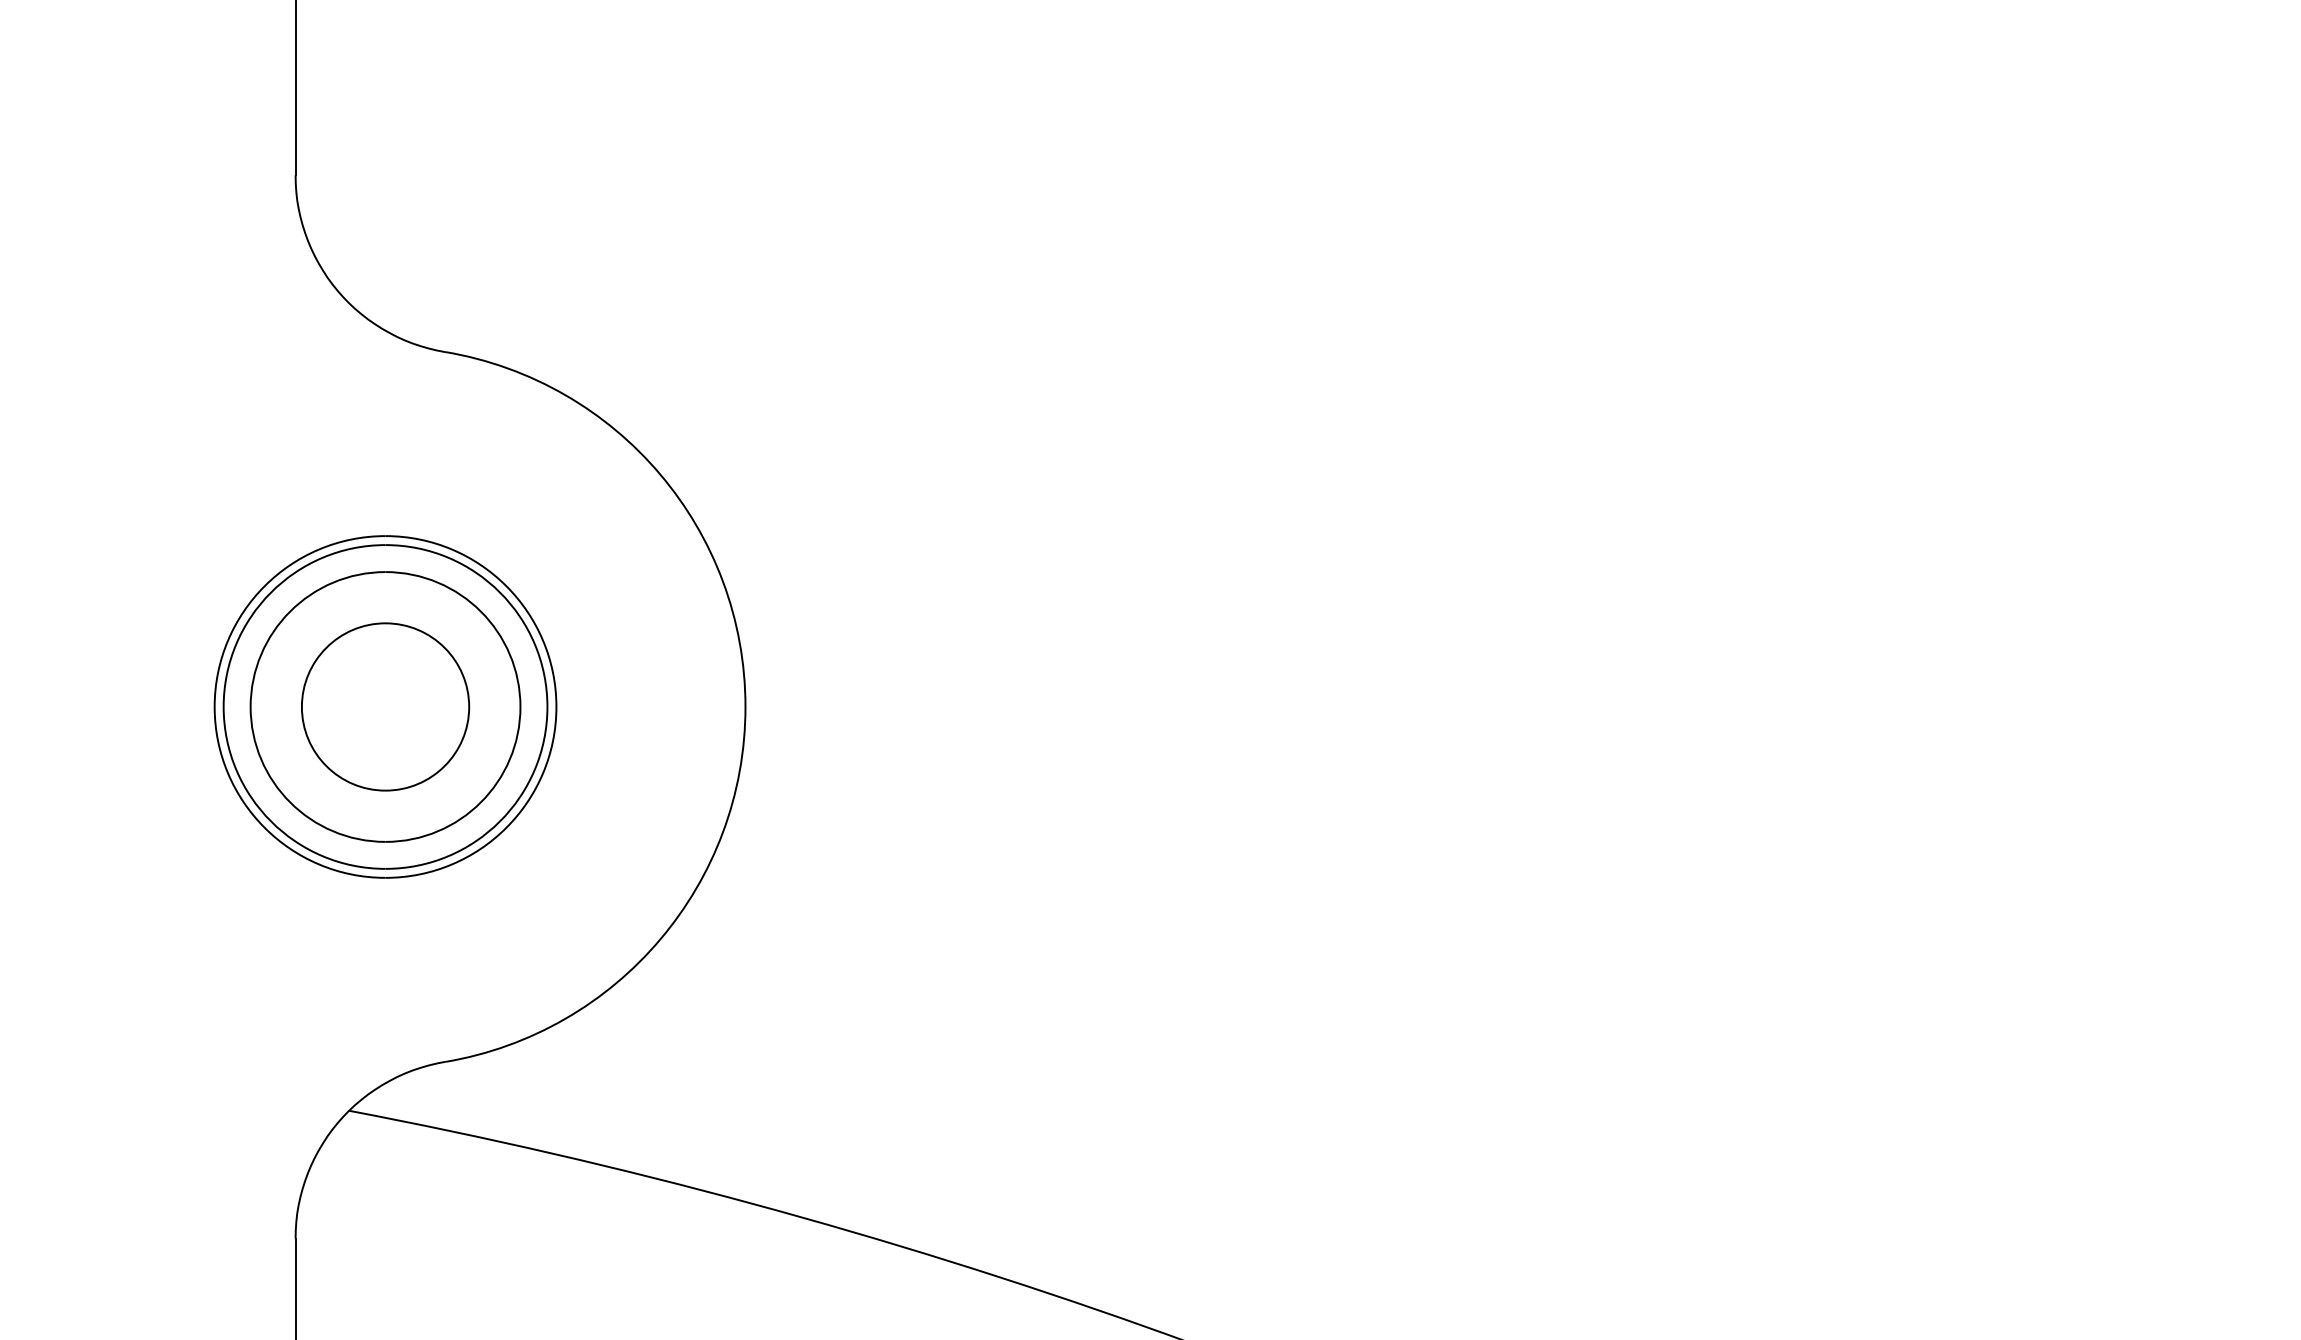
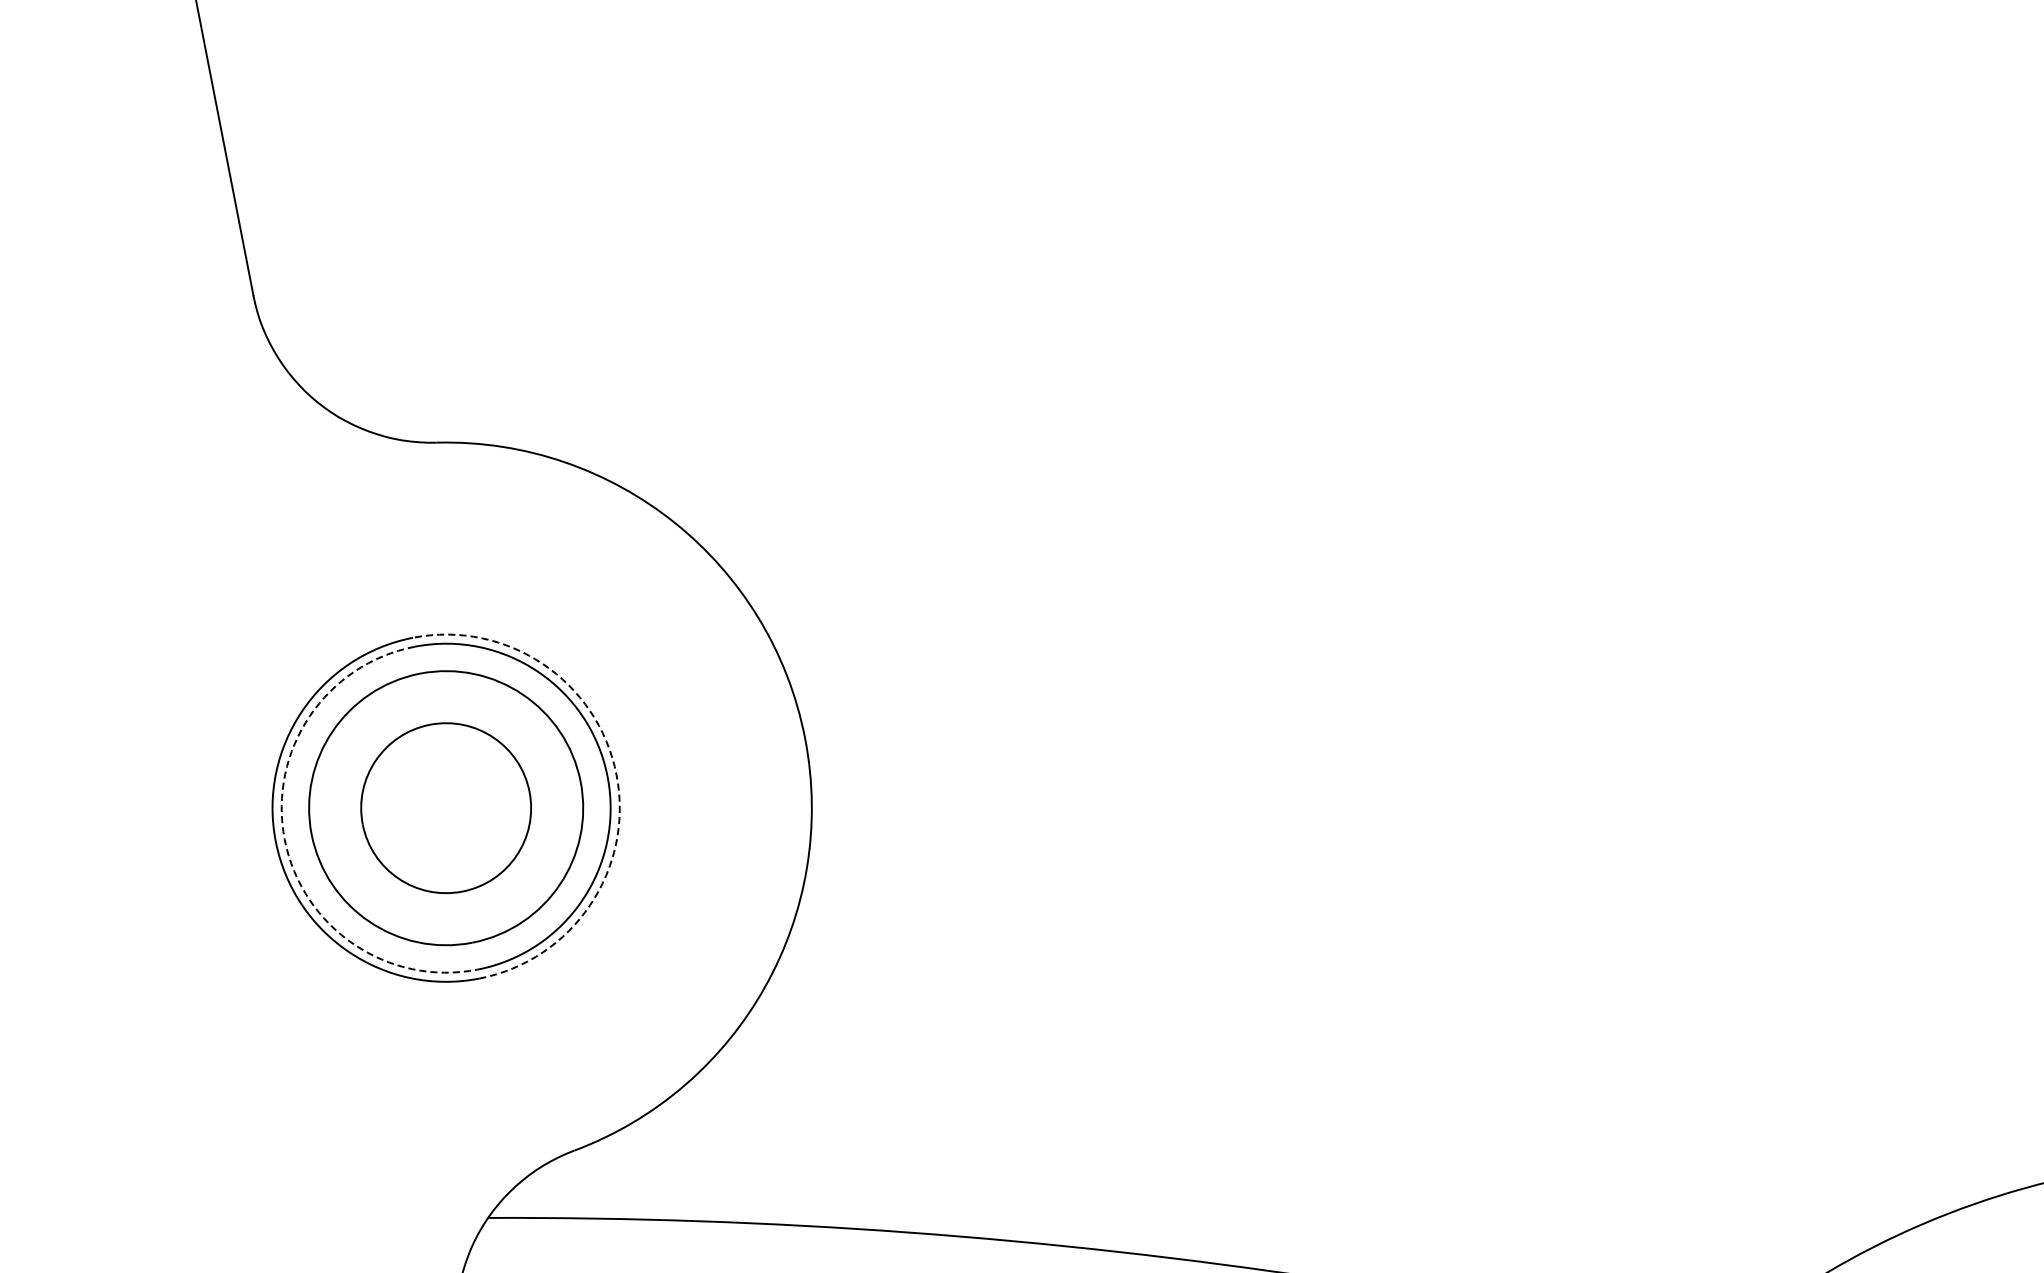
arc: (223, 706) -> (284, 839), solid -> dashed
arc: (556, 706) -> (616, 774), solid -> dashed

